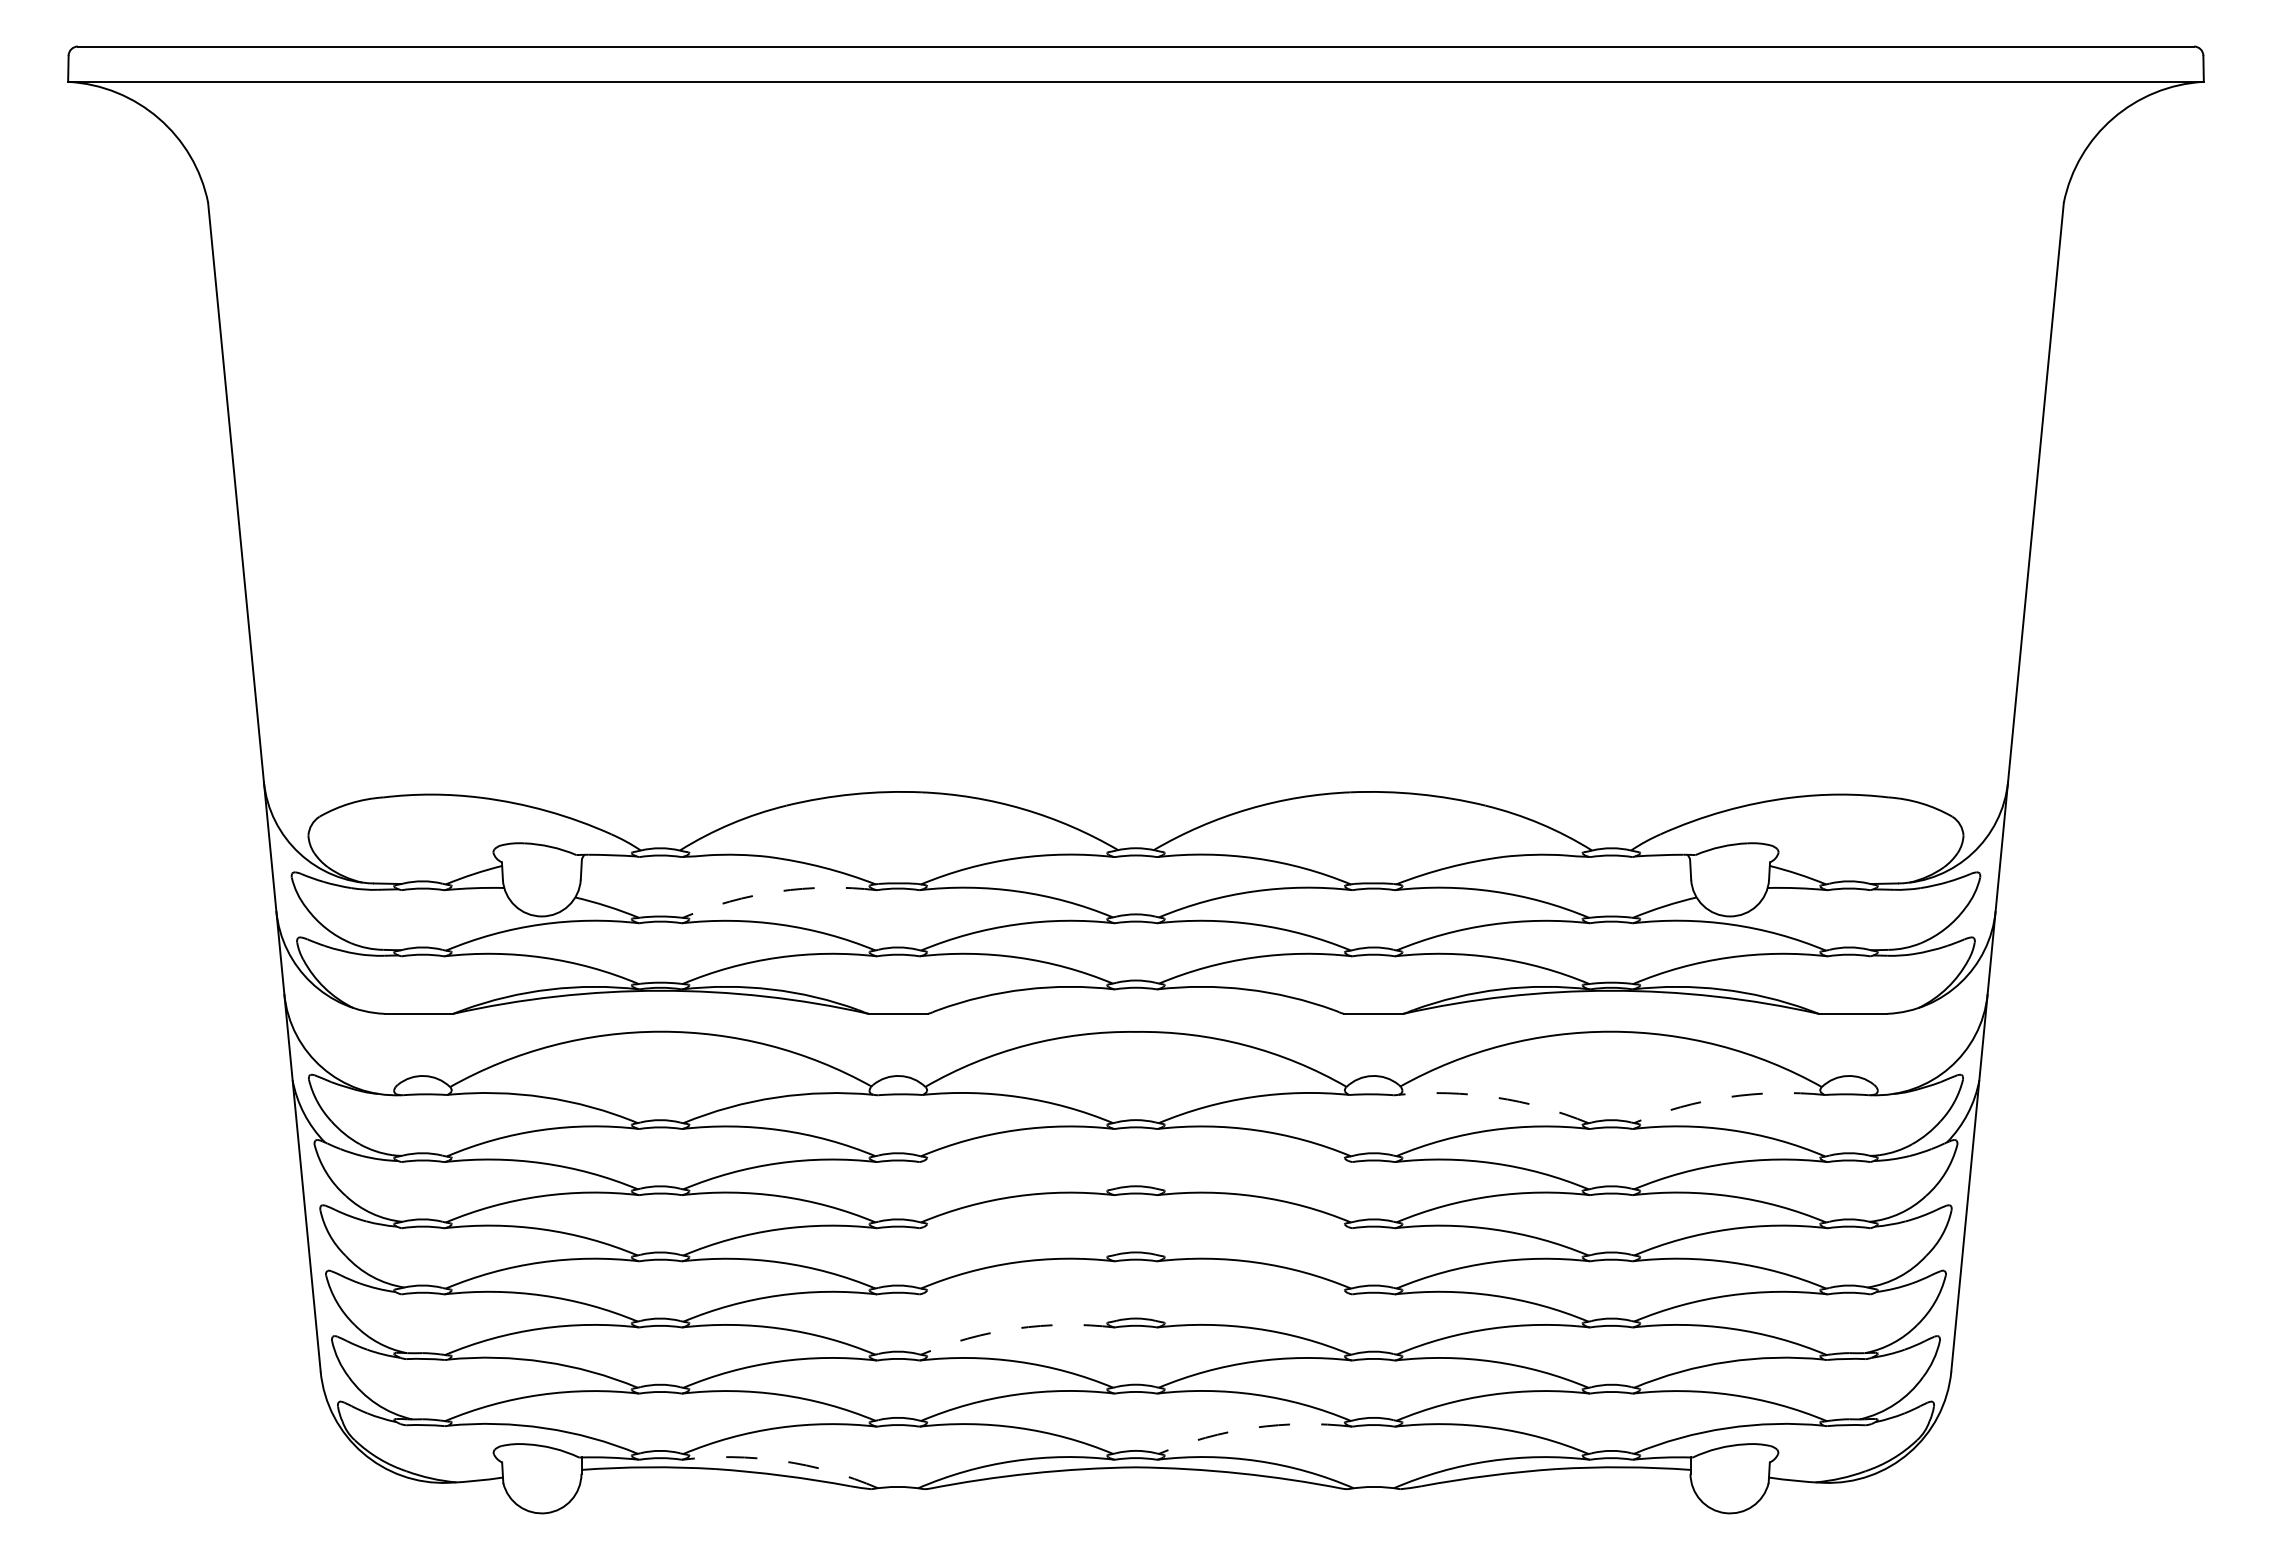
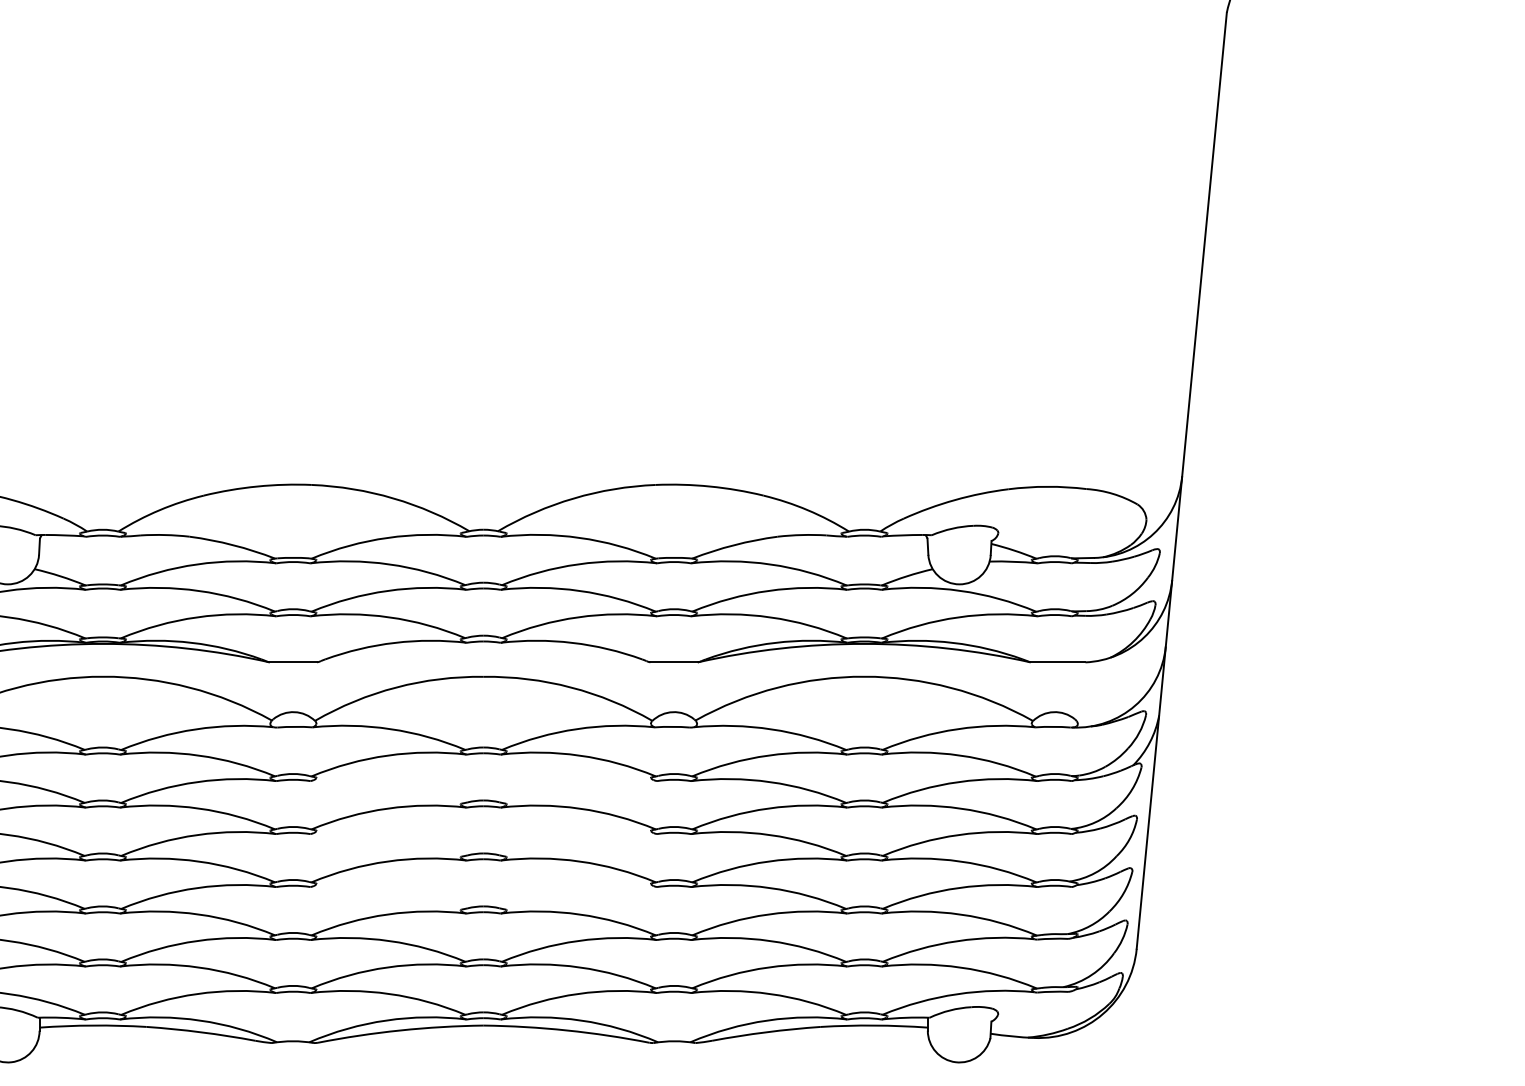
arc: (778, 891) -> (197, 564), dashed -> solid
arc: (1495, 1097) -> (771, 729), dashed -> solid
arc: (1727, 1097) -> (957, 729), dashed -> solid
arc: (1016, 1328) -> (388, 914), dashed -> solid
arc: (1253, 1427) -> (577, 993), dashed -> solid
arc: (781, 1461) -> (199, 1020), dashed -> solid

